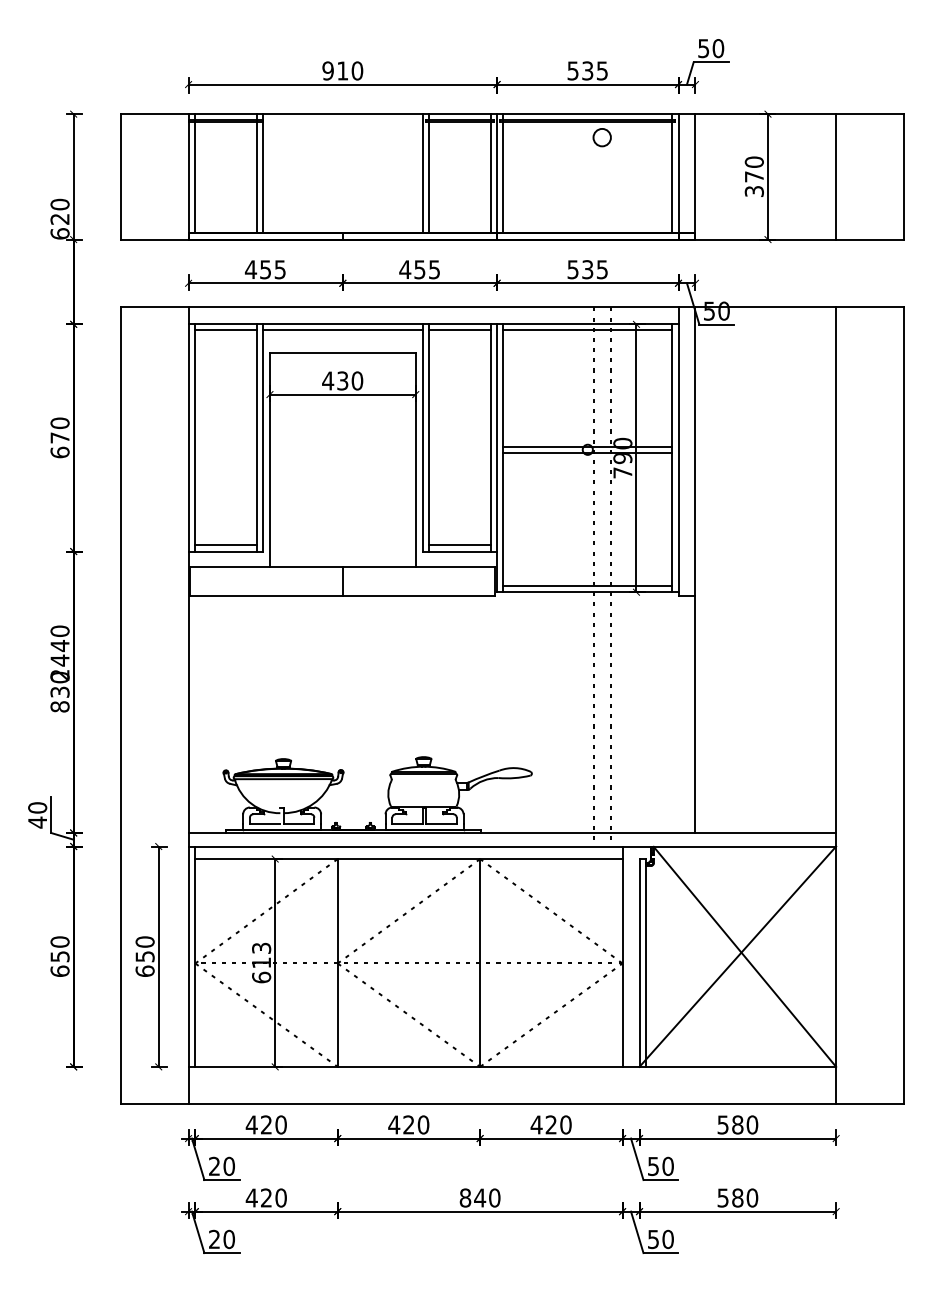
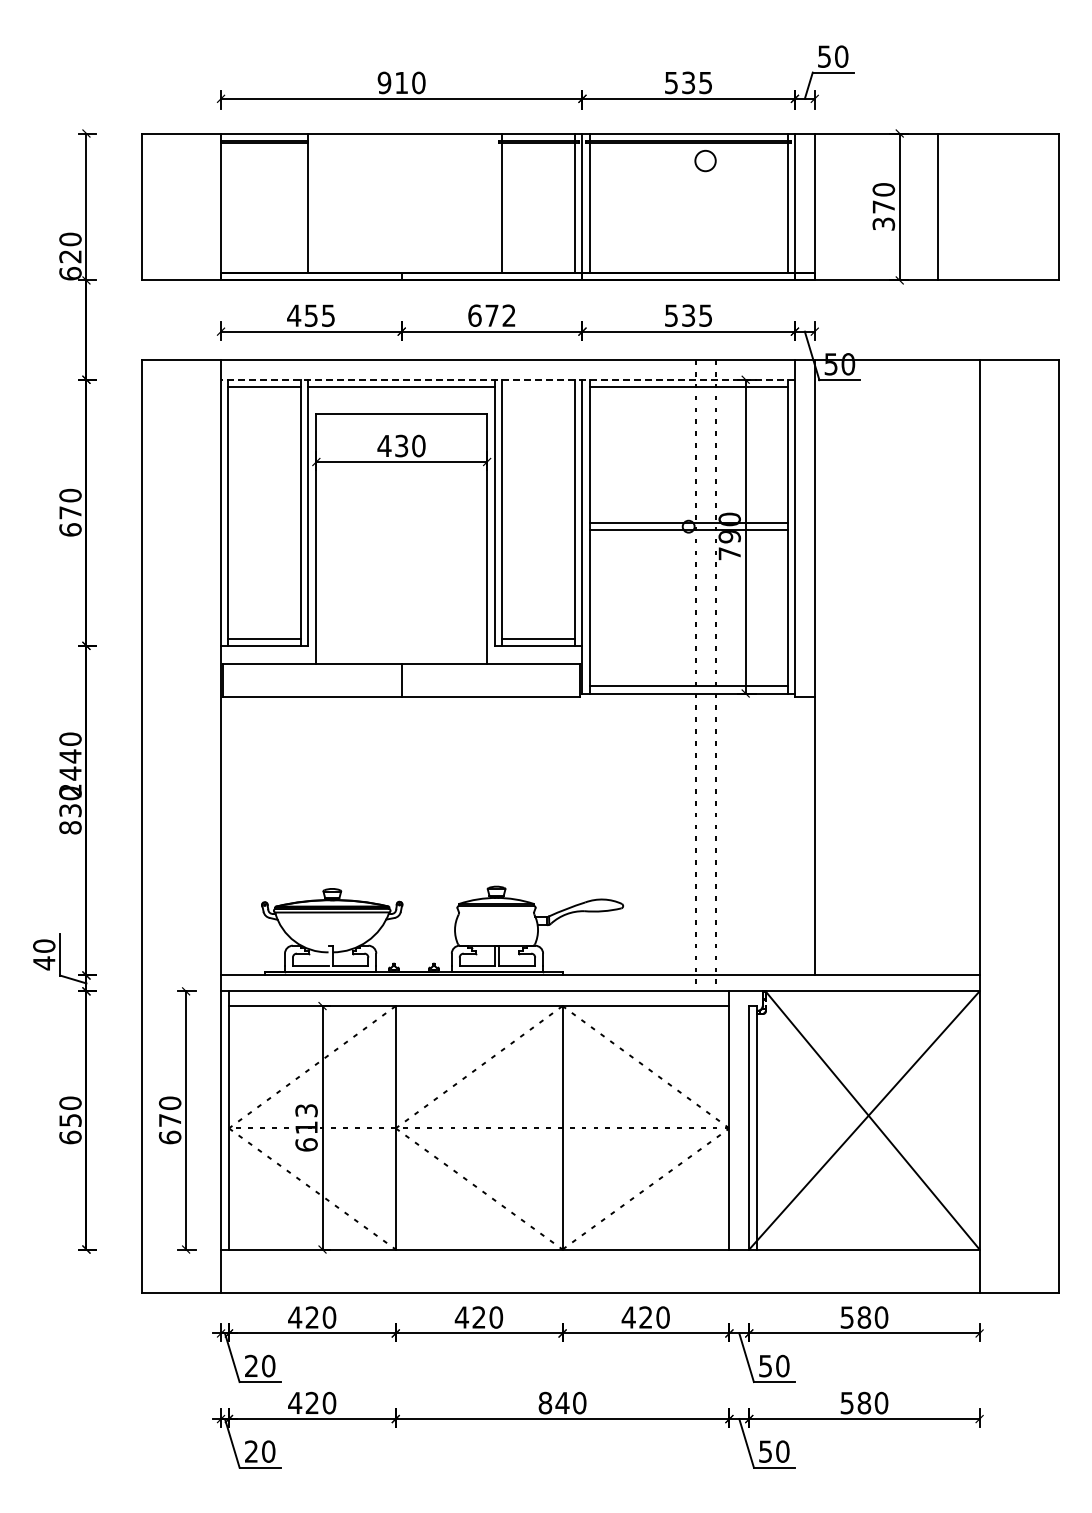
line: (194, 173) -> (228, 202), removed
line: (257, 173) -> (301, 202), removed
line: (422, 173) -> (495, 202), removed
line: (836, 176) -> (937, 206), moved
text: (419, 269) -> (491, 315), 455 -> 672
line: (433, 324) -> (507, 379), solid -> dashed
line: (459, 330) -> (538, 386), removed
text: (145, 956) -> (170, 1120), 650 -> 670

